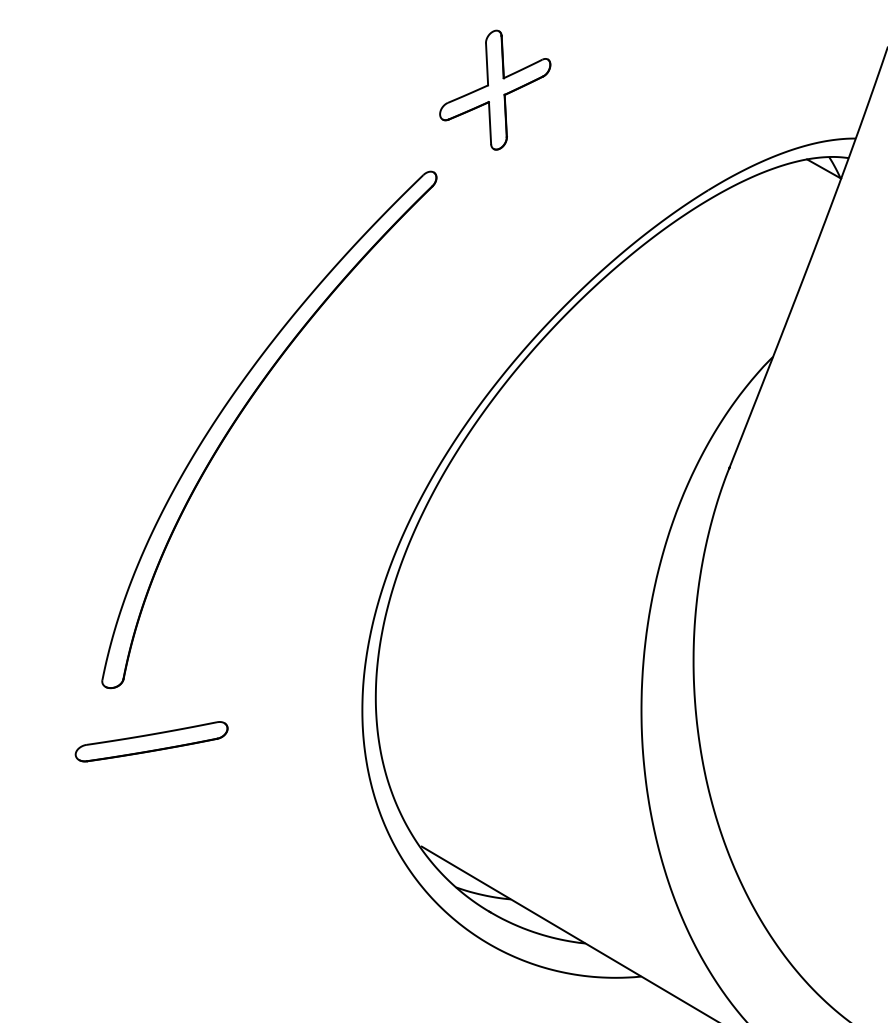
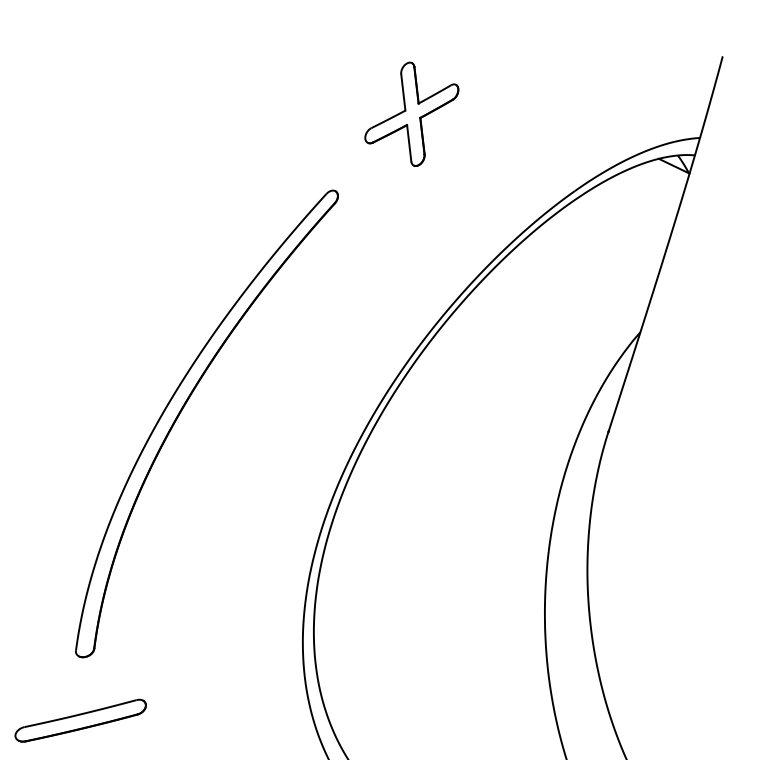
part: (495, 89) -> (412, 113), moved
part: (151, 741) -> (80, 720), moved

